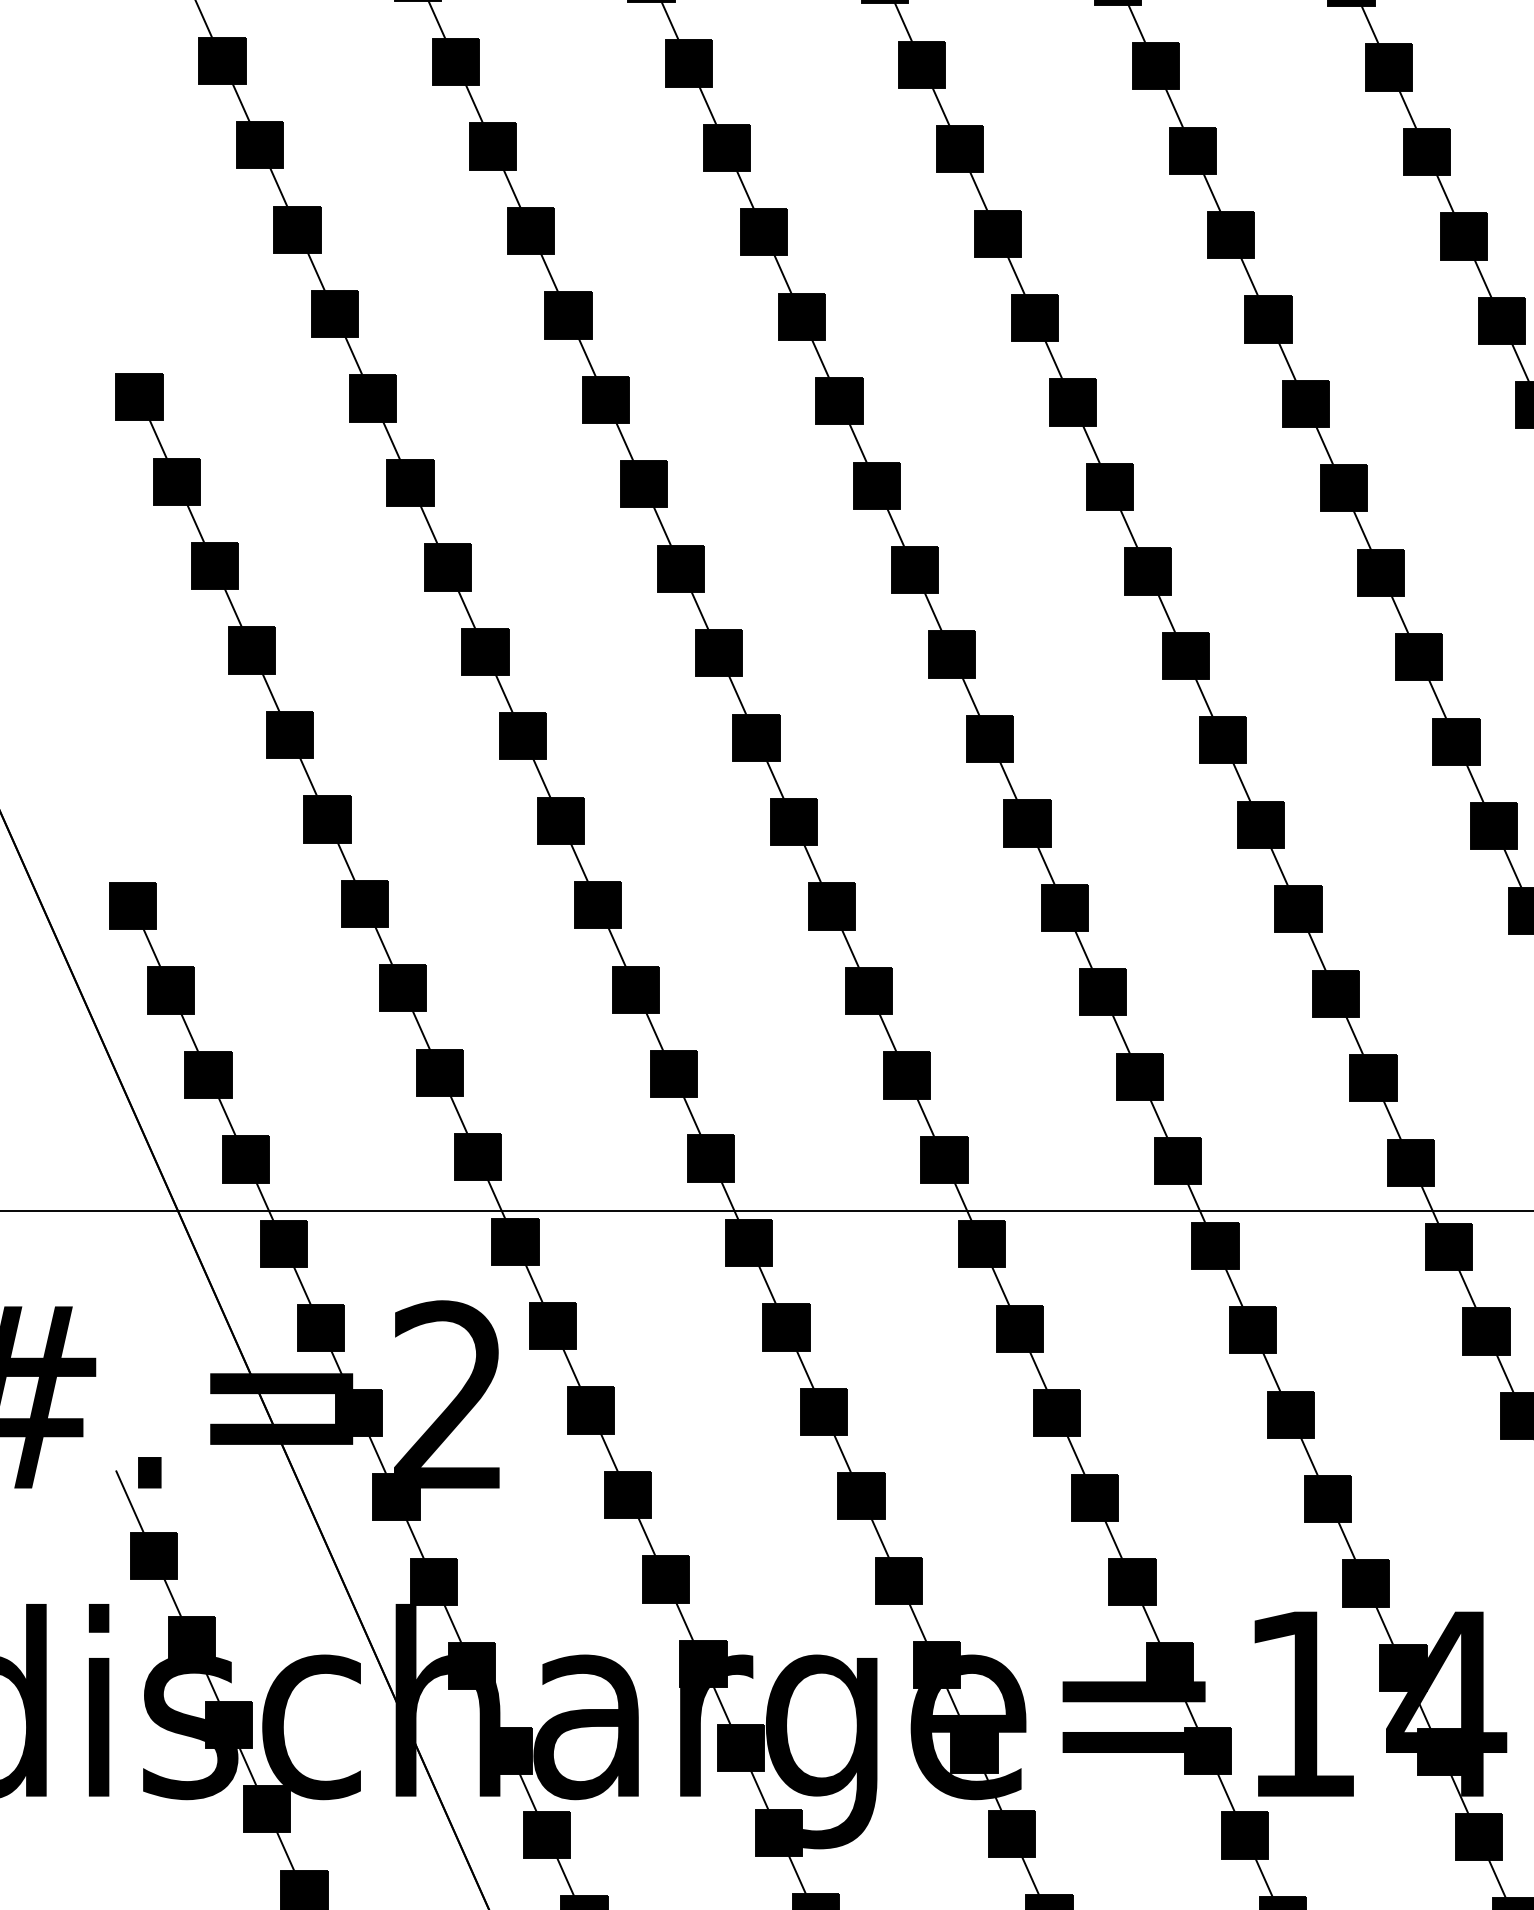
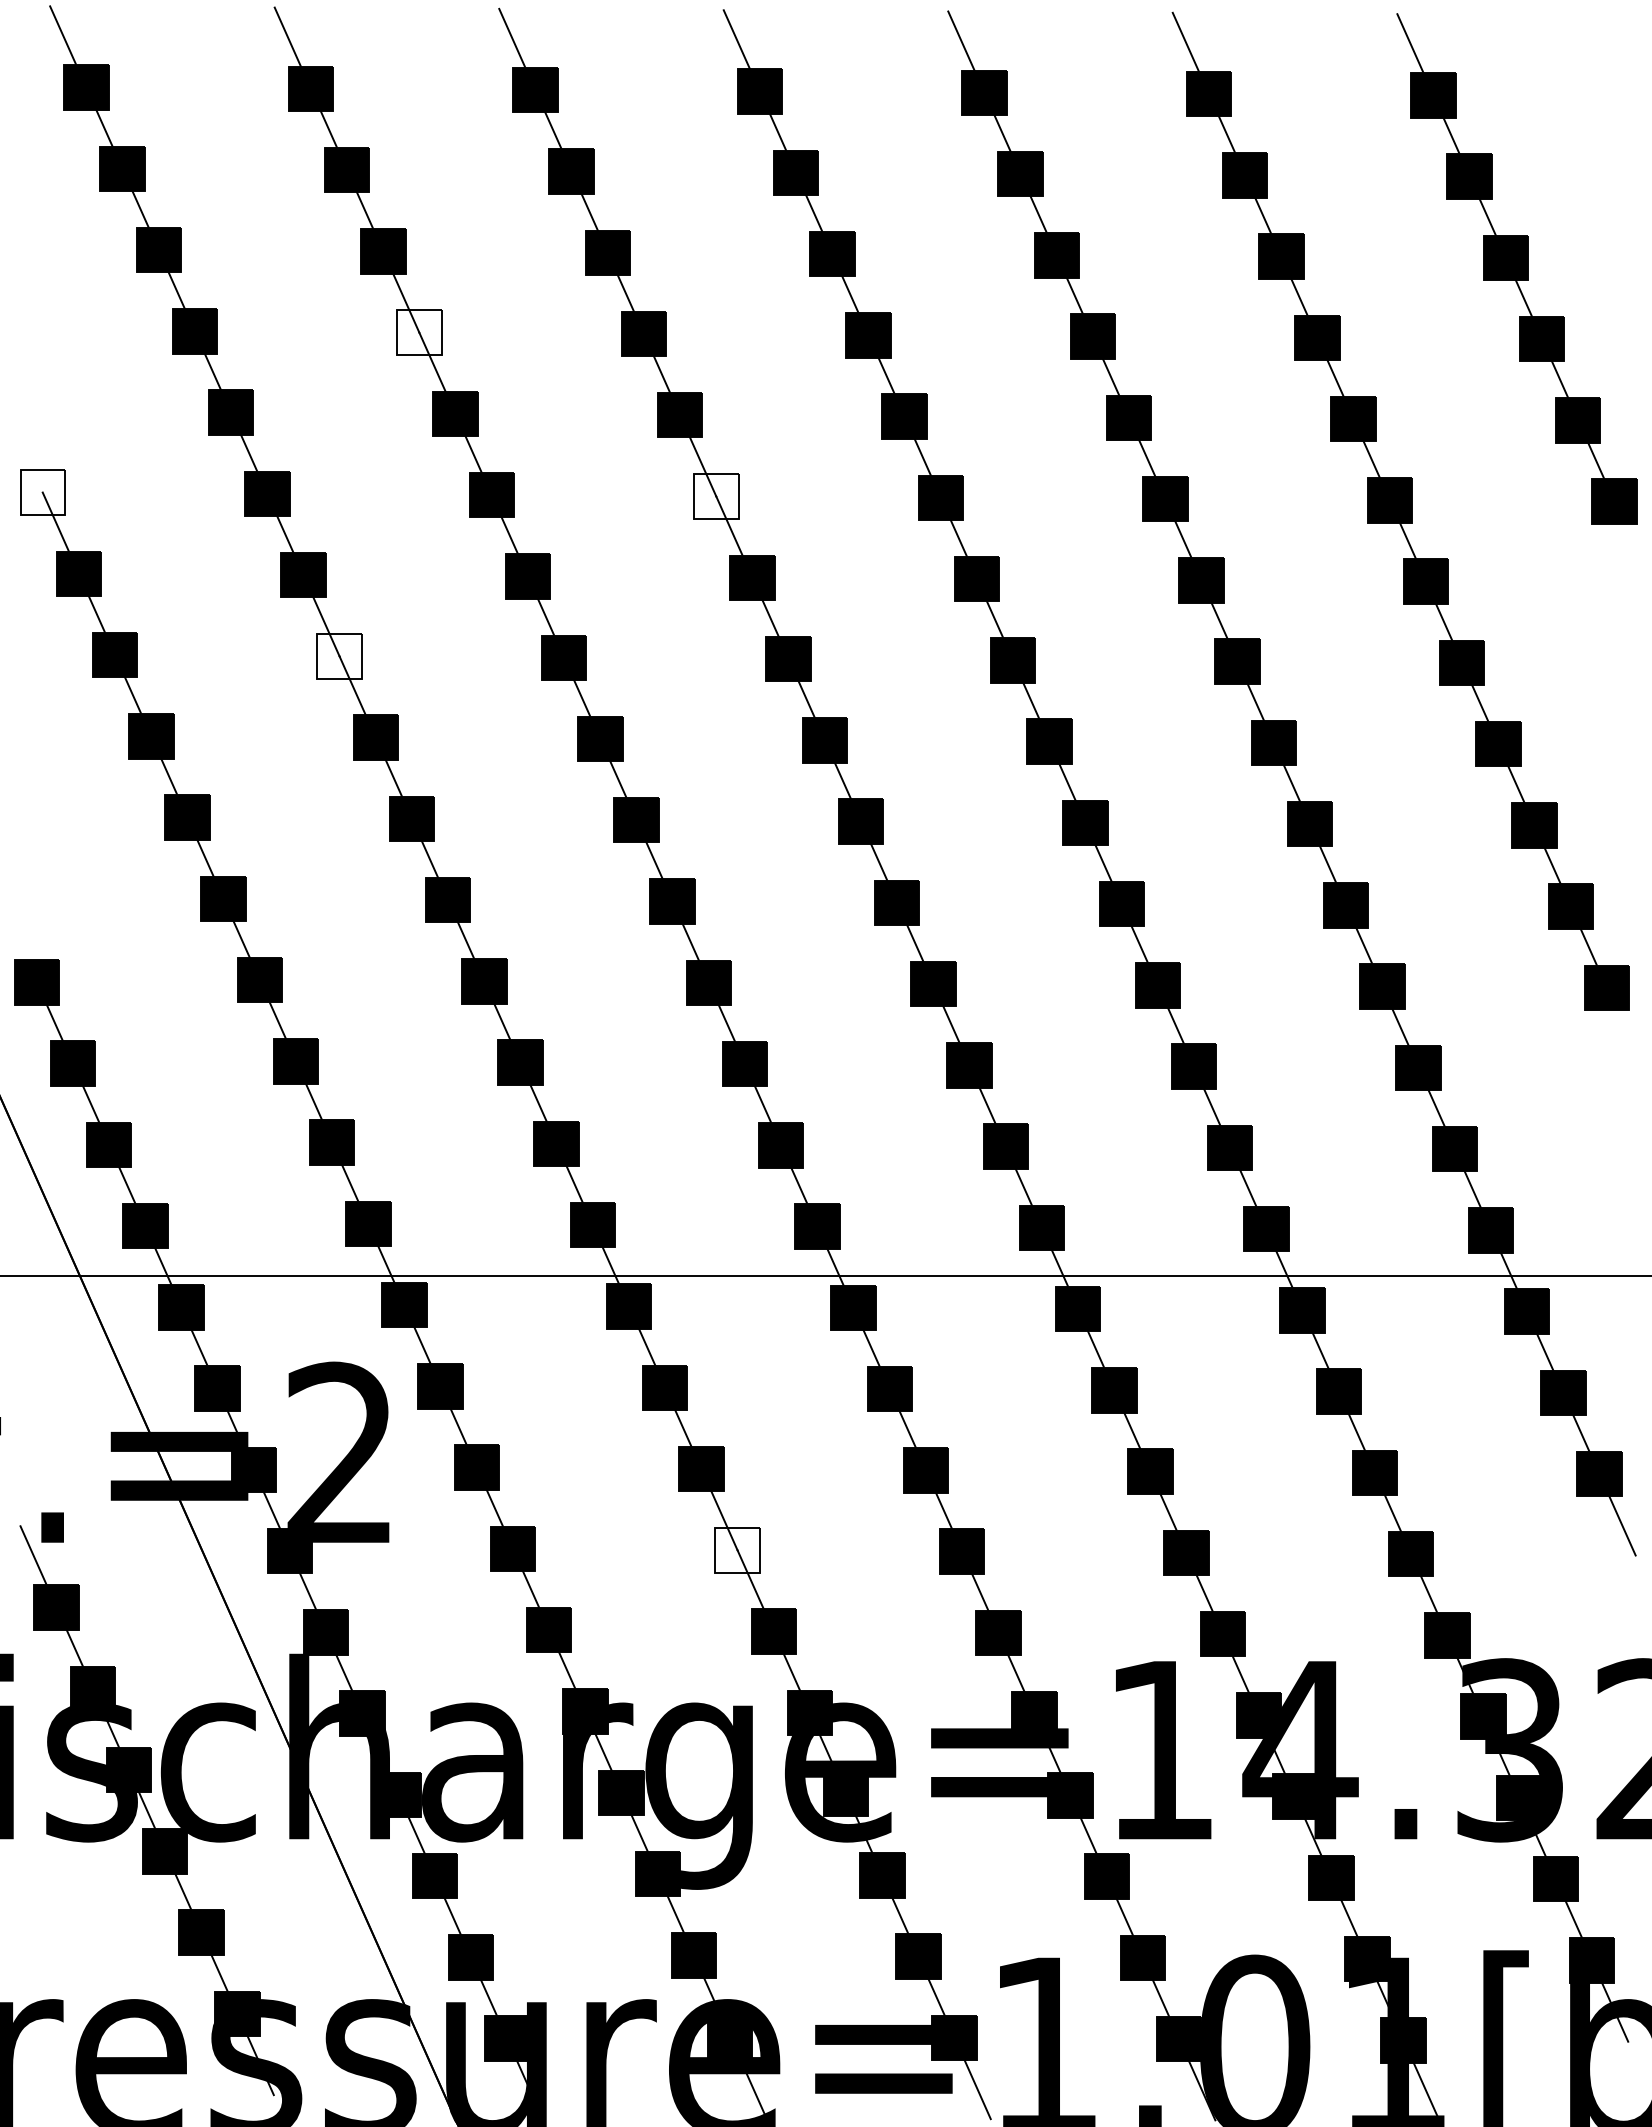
fill: (531, 230) -> (419, 332), removed
fill: (139, 397) -> (42, 492), removed
fill: (839, 401) -> (716, 496), removed
fill: (447, 567) -> (339, 656), removed
fill: (861, 1496) -> (737, 1550), removed

